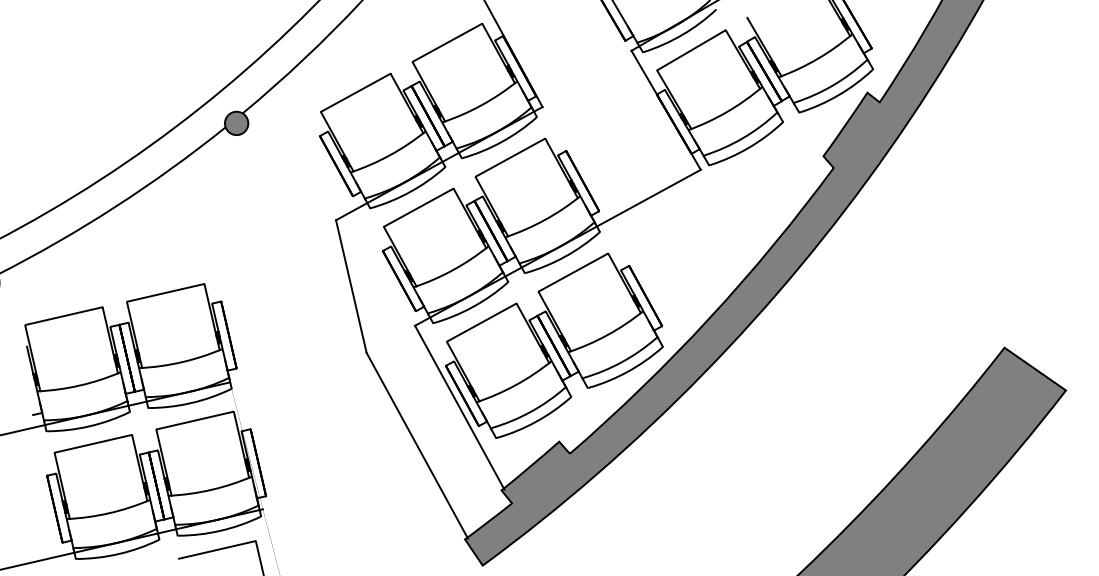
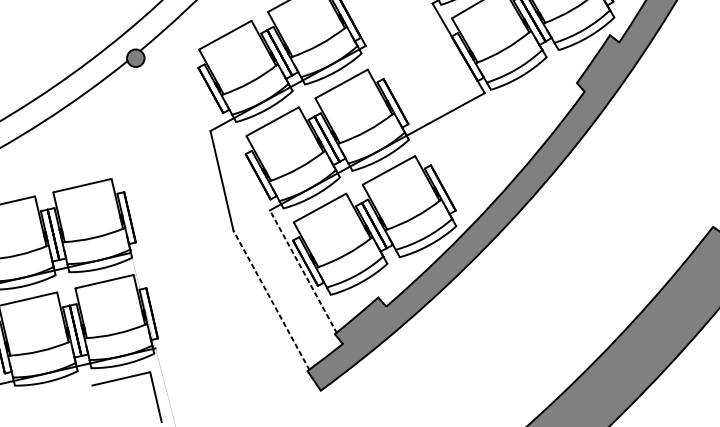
line: (459, 407) -> (303, 271), solid -> dashed
line: (417, 445) -> (271, 300), solid -> dashed

